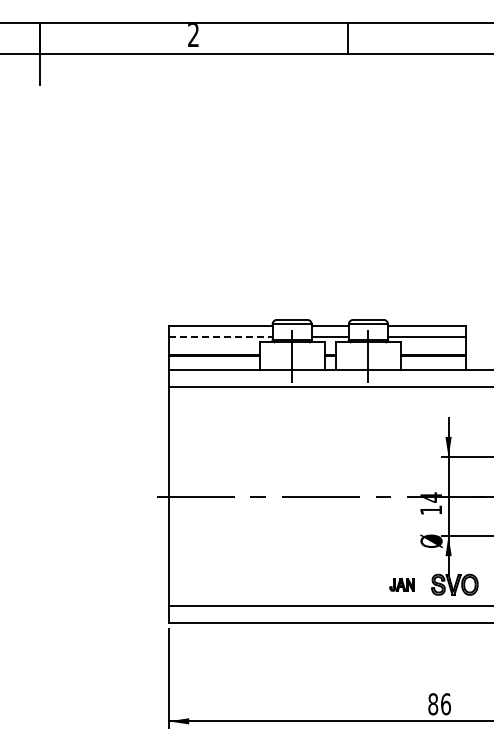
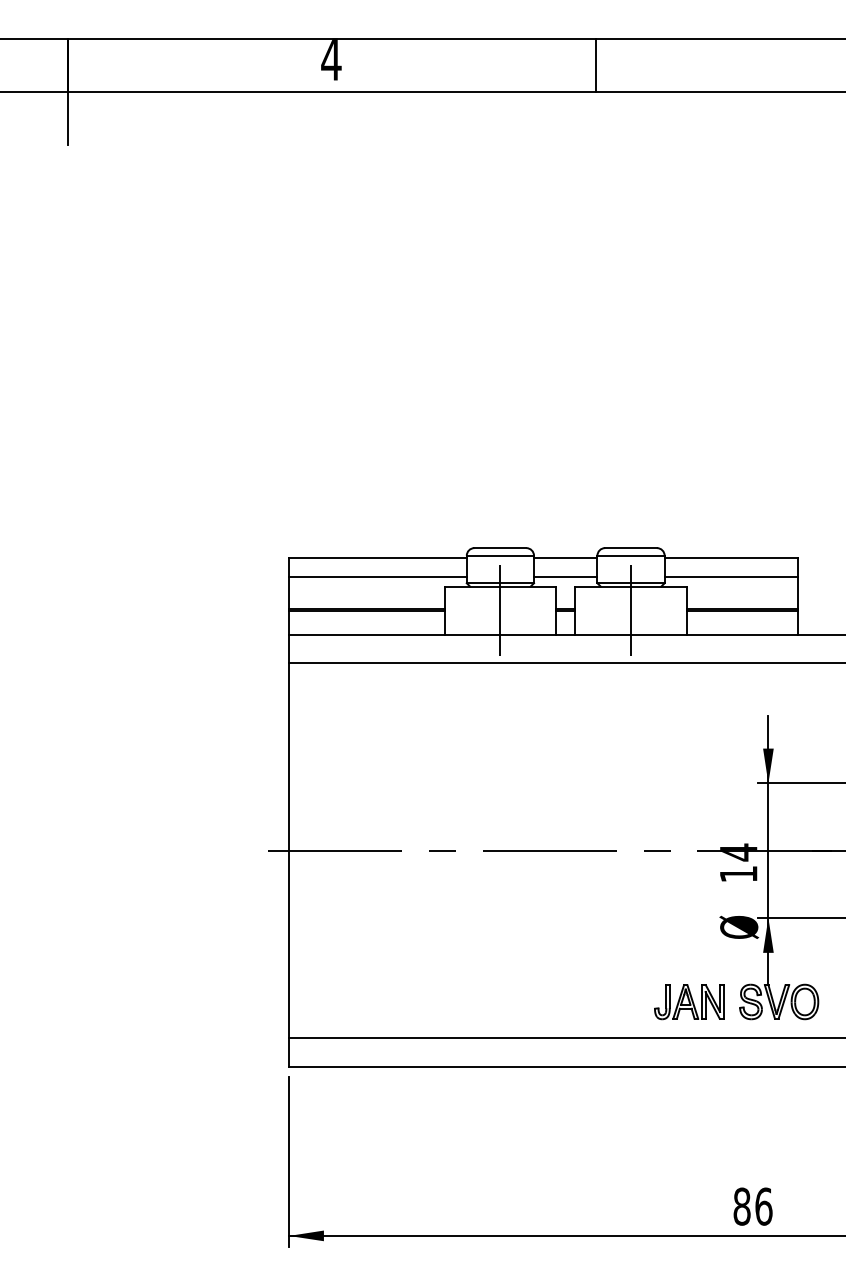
text: (193, 35) -> (331, 60), 2 -> 4
line: (220, 336) -> (377, 576), dashed -> solid
part: (401, 584) -> (687, 1001), size x1.67

